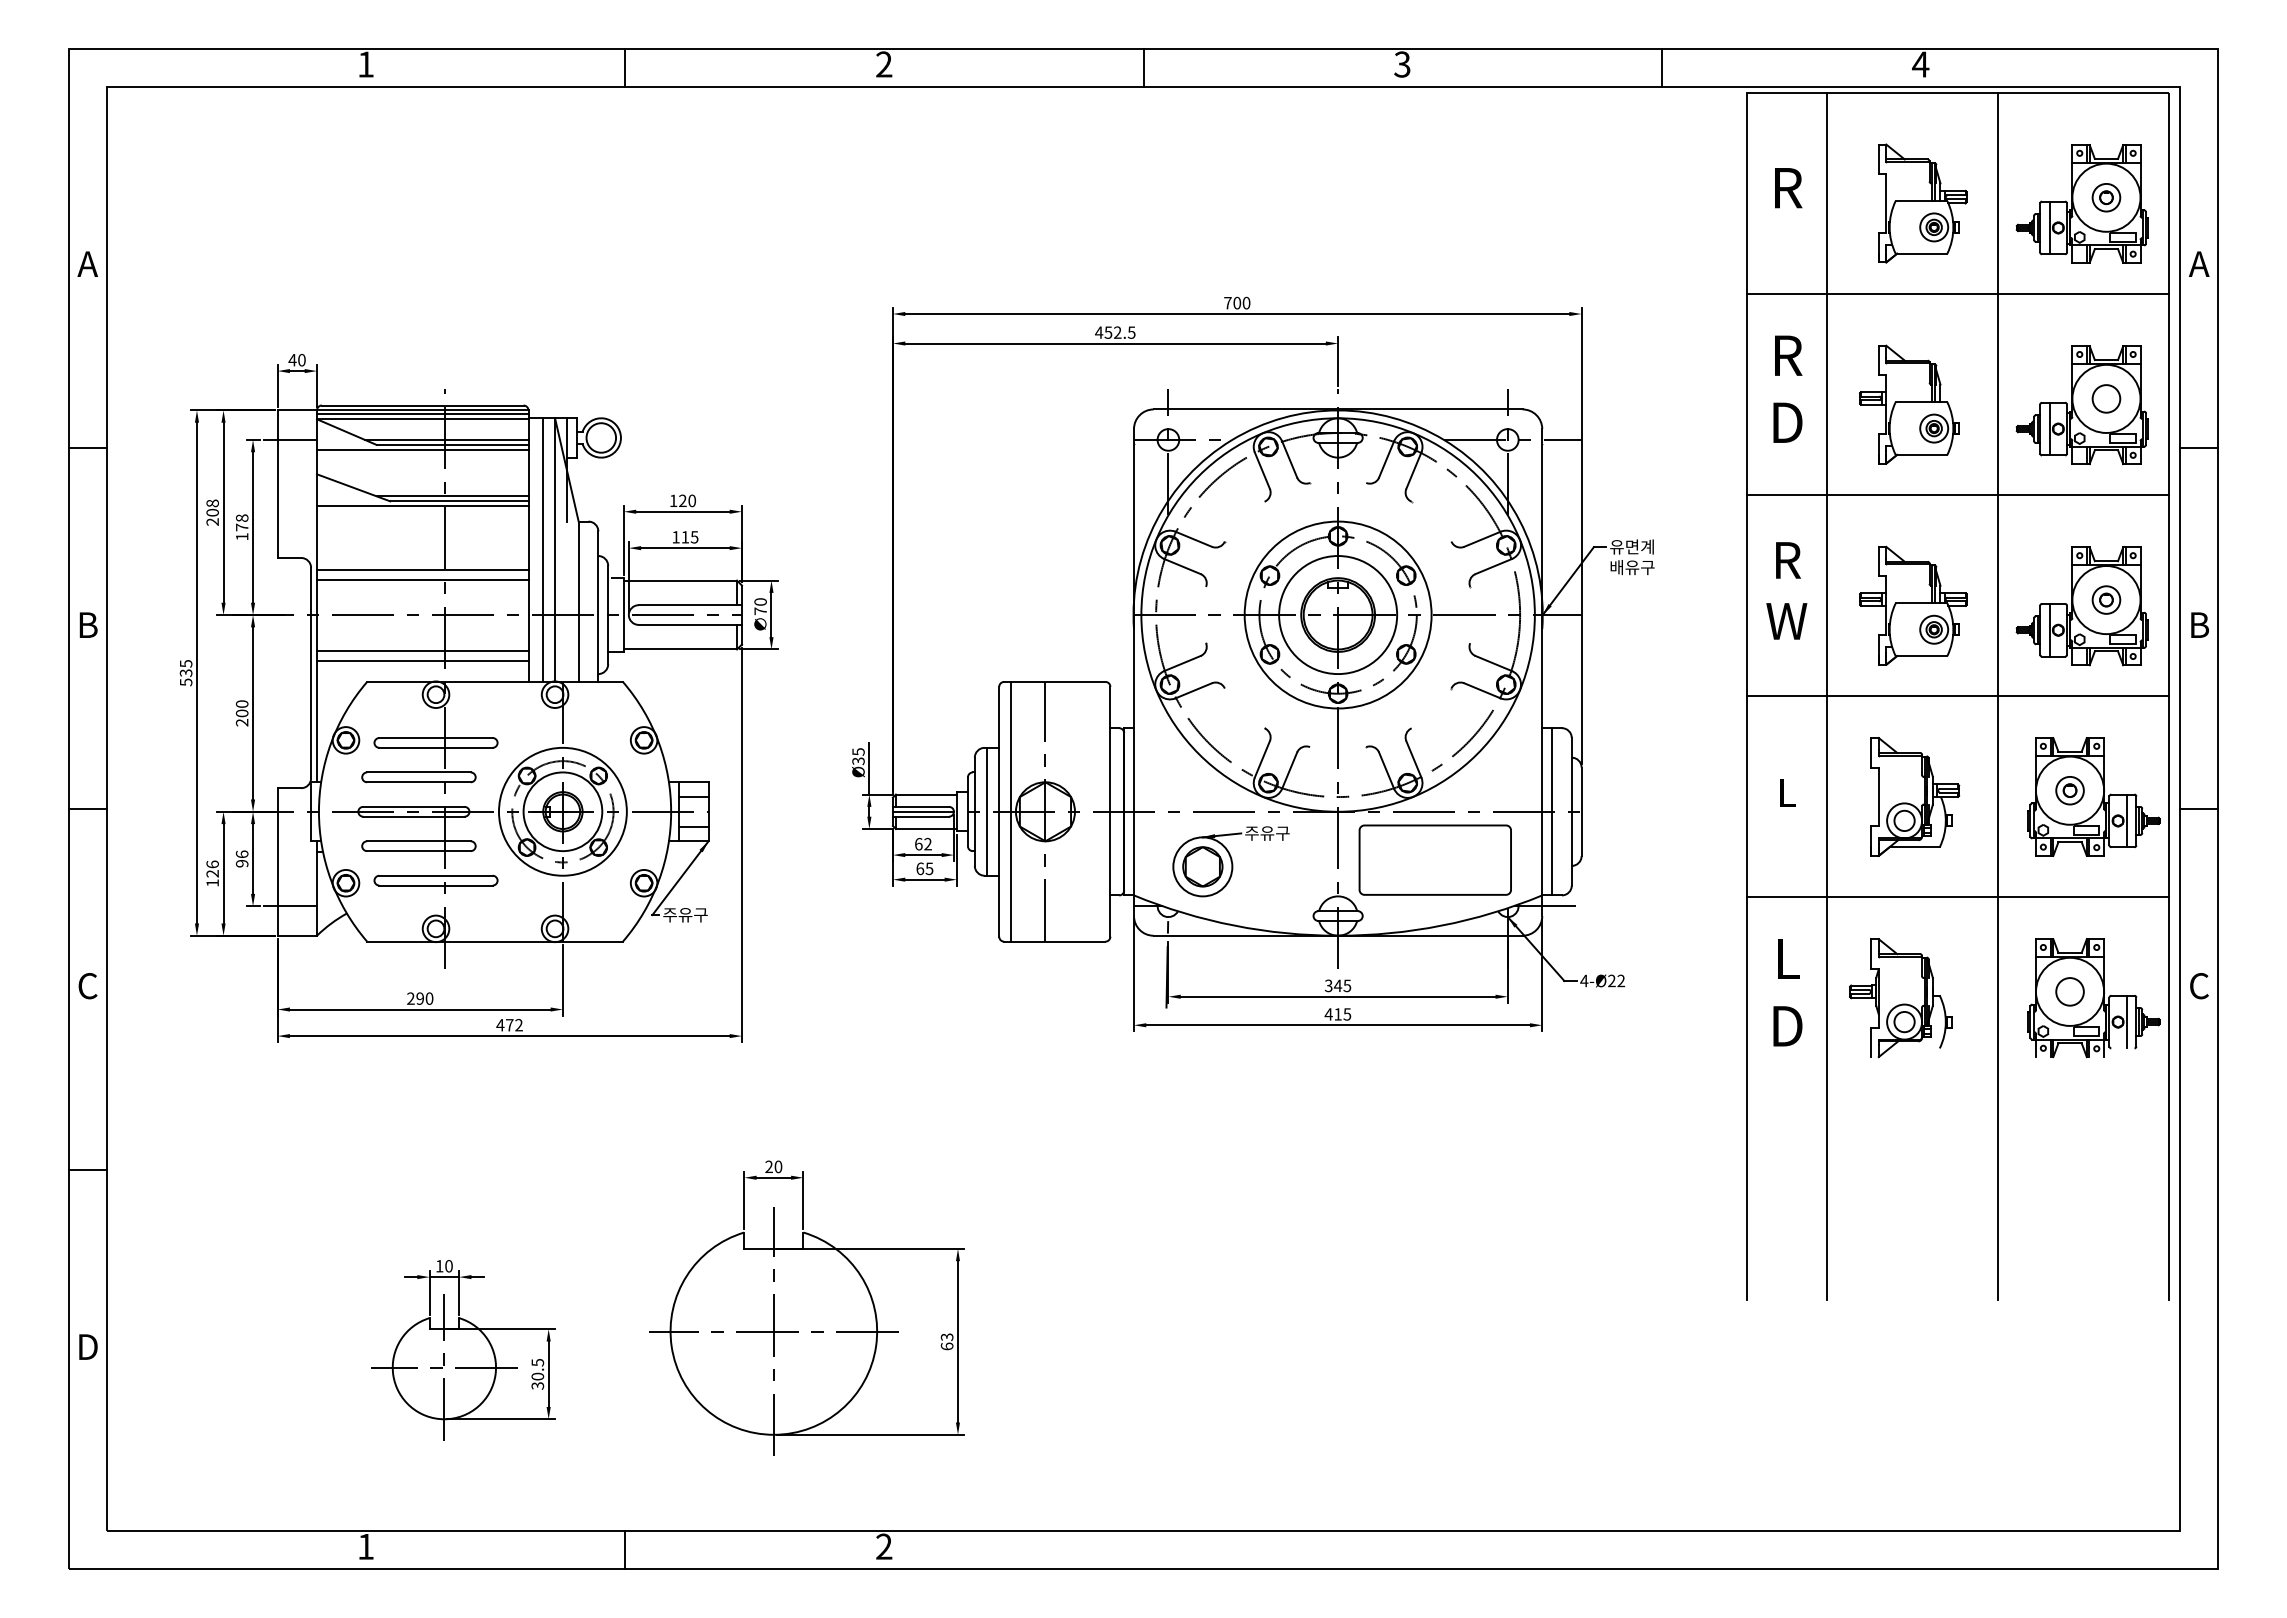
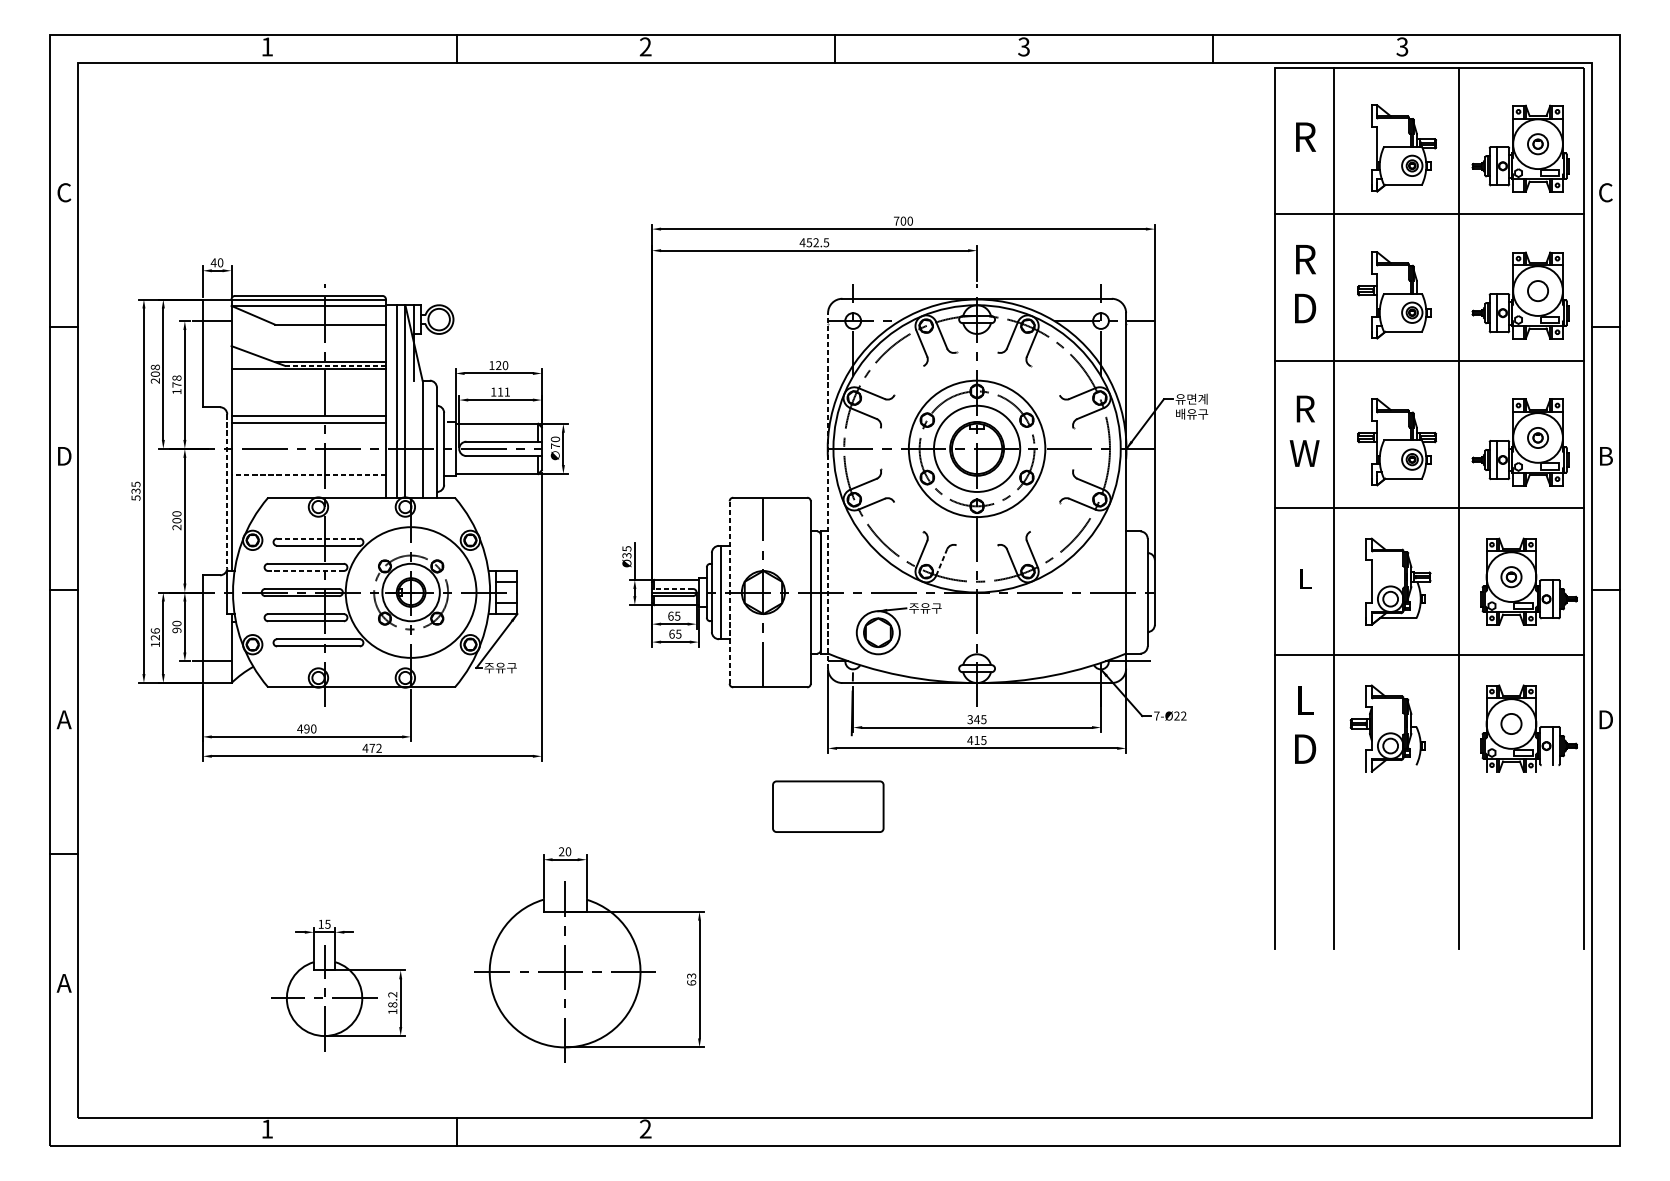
text: (1920, 64) -> (1402, 46), 4 -> 3
text: (87, 264) -> (64, 192), A -> C
text: (2199, 264) -> (1605, 192), A -> C
line: (422, 414) -> (308, 302), removed
line: (446, 440) -> (326, 321), removed
line: (422, 449) -> (308, 328), removed
line: (458, 501) -> (334, 365), solid -> dashed
text: (694, 537) -> (507, 392), 115 -> 111
text: (88, 624) -> (64, 455), B -> D
line: (422, 650) -> (308, 474), solid -> dashed
line: (422, 660) -> (308, 482), removed
line: (1134, 672) -> (828, 490), solid -> dashed
line: (311, 673) -> (227, 491), solid -> dashed
line: (436, 738) -> (318, 539), solid -> dashed
line: (1289, 770) -> (941, 562), solid -> dashed
line: (418, 782) -> (305, 571), solid -> dashed
line: (920, 806) -> (672, 588), solid -> dashed
circle: (562, 811) -> (410, 592), size x1.4
line: (999, 811) -> (729, 592), solid -> dashed
line: (1011, 811) -> (738, 592), removed
line: (1552, 811) -> (1133, 592), removed
text: (927, 843) -> (677, 615), 62 -> 65
text: (242, 854) -> (177, 623), 96 -> 90
part: (1434, 859) -> (827, 806), moved
text: (1584, 980) -> (1156, 715), 4-Ø22 -> 7-Ø22
text: (87, 986) -> (64, 720), C -> A
text: (2199, 986) -> (1605, 720), C -> D
text: (410, 998) -> (299, 728), 290 -> 490
text: (448, 1266) -> (327, 924), 10 -> 15
text: (87, 1346) -> (64, 982), D -> A
text: (537, 1373) -> (392, 1002), 30.5 -> 18.2

